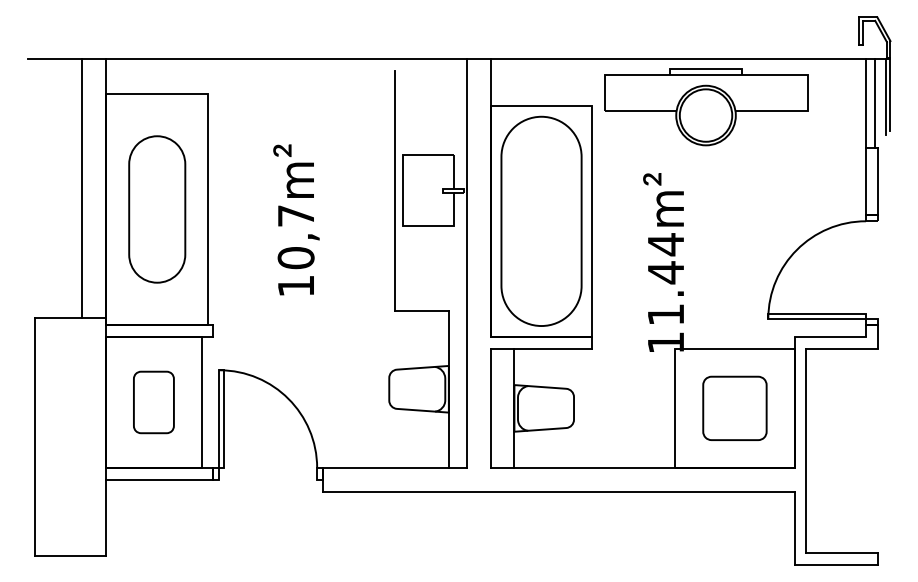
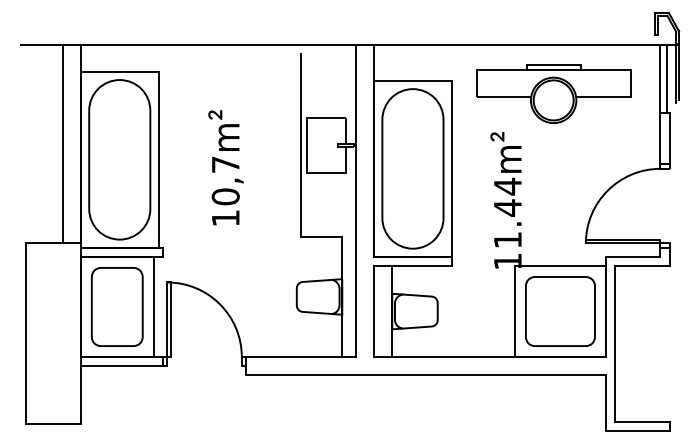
part: (706, 107) -> (554, 94), moved
part: (157, 209) -> (120, 159), size x1.43
part: (153, 402) -> (116, 307), size x1.67
part: (734, 408) -> (560, 311), size x1.43

